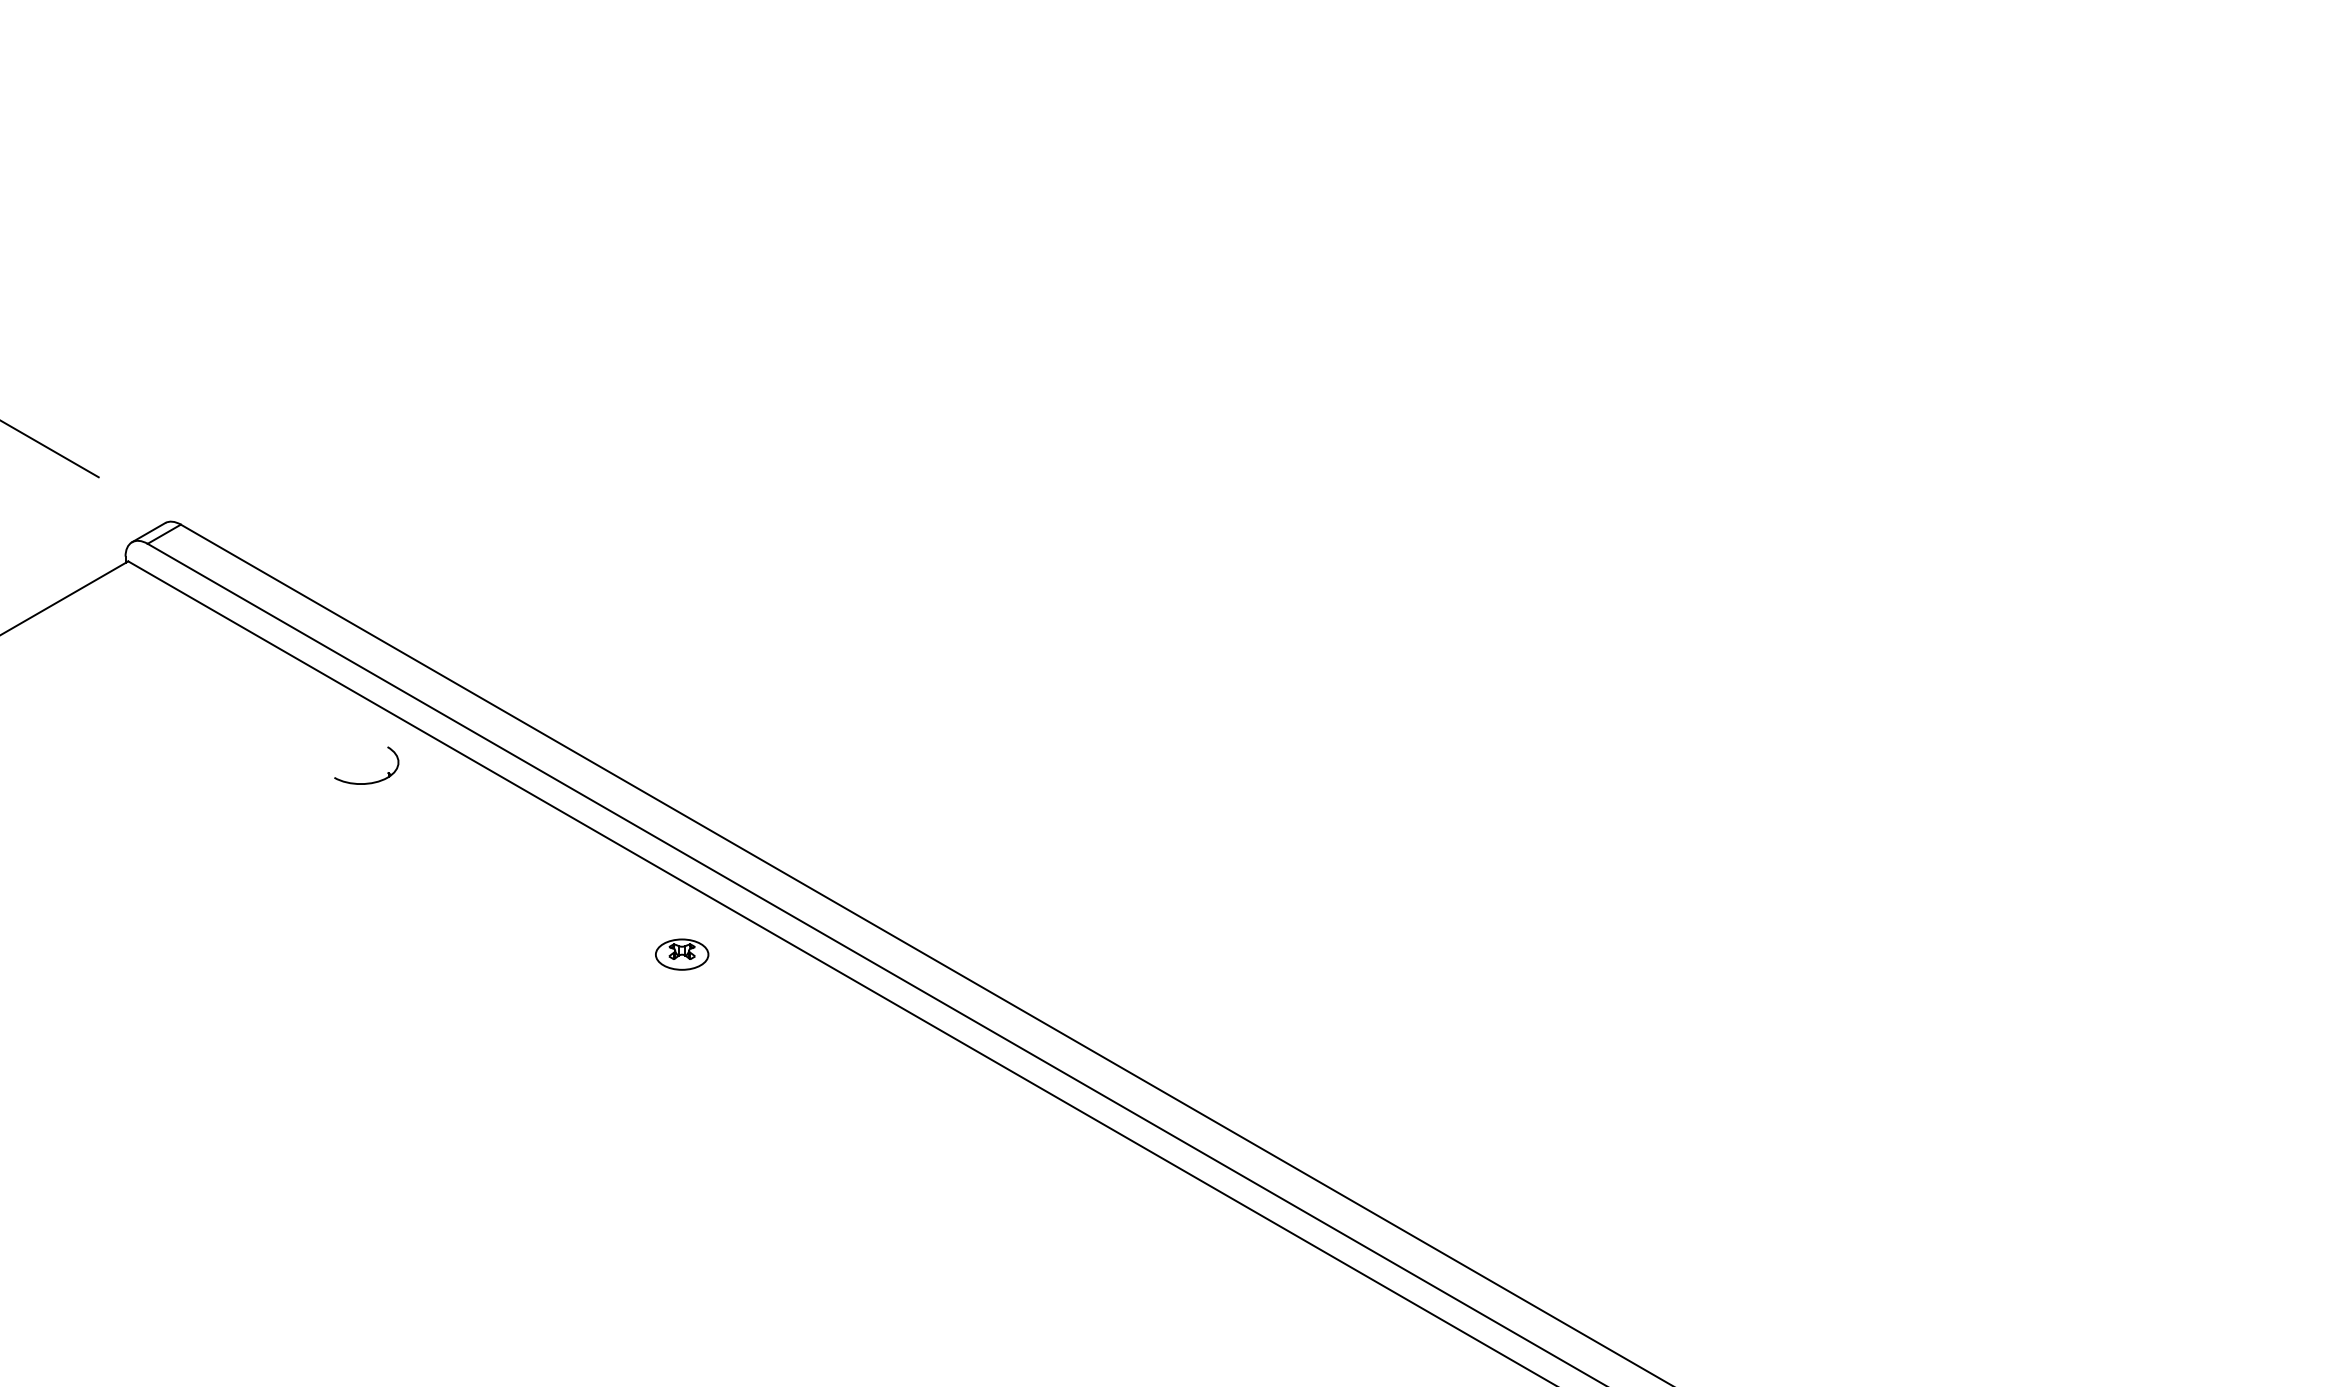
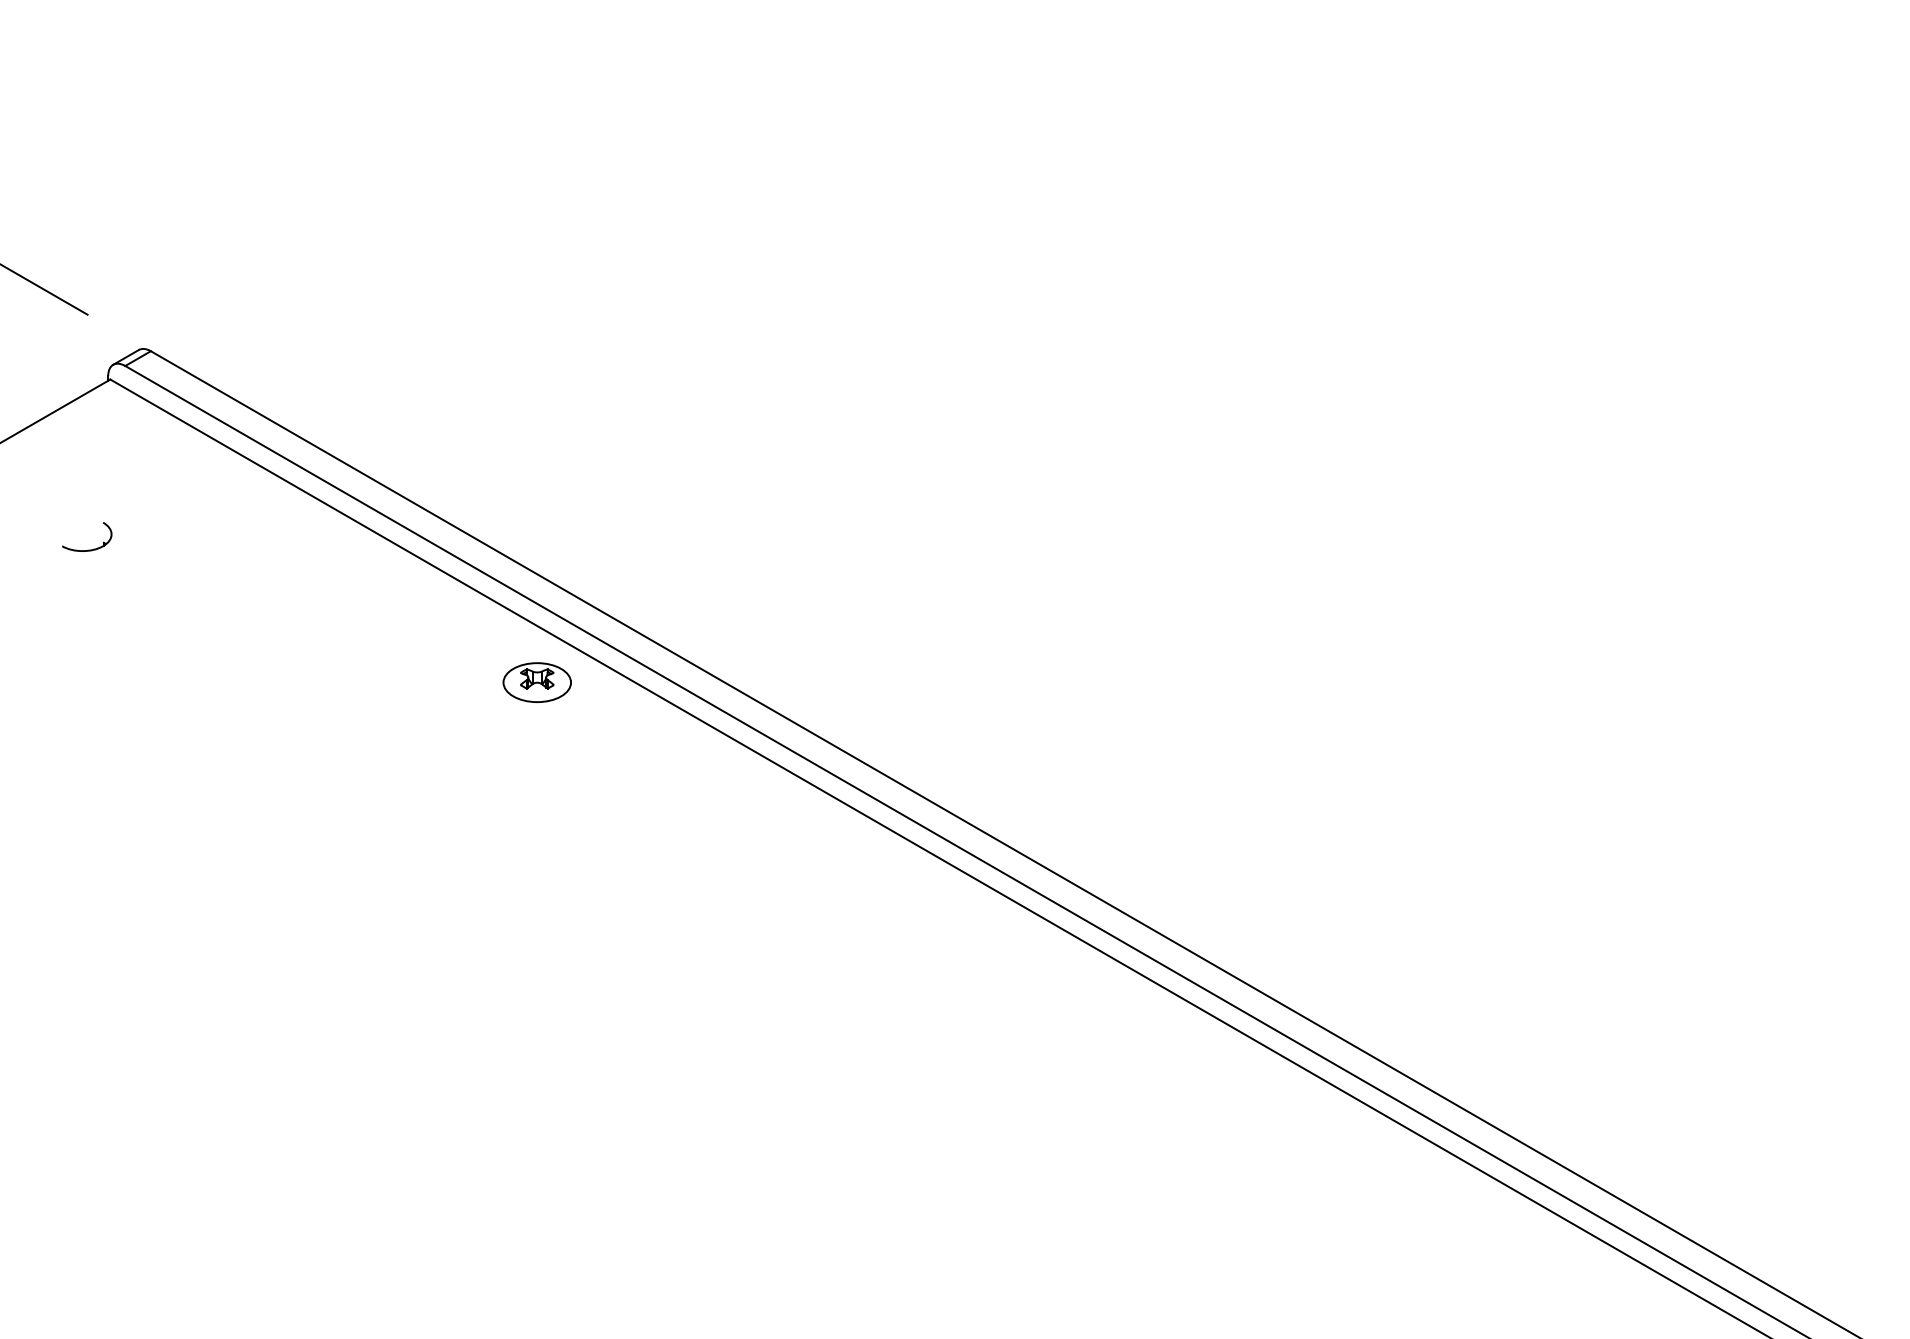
part: (368, 781) -> (88, 549), moved
part: (681, 954) -> (536, 682), size x1.67

